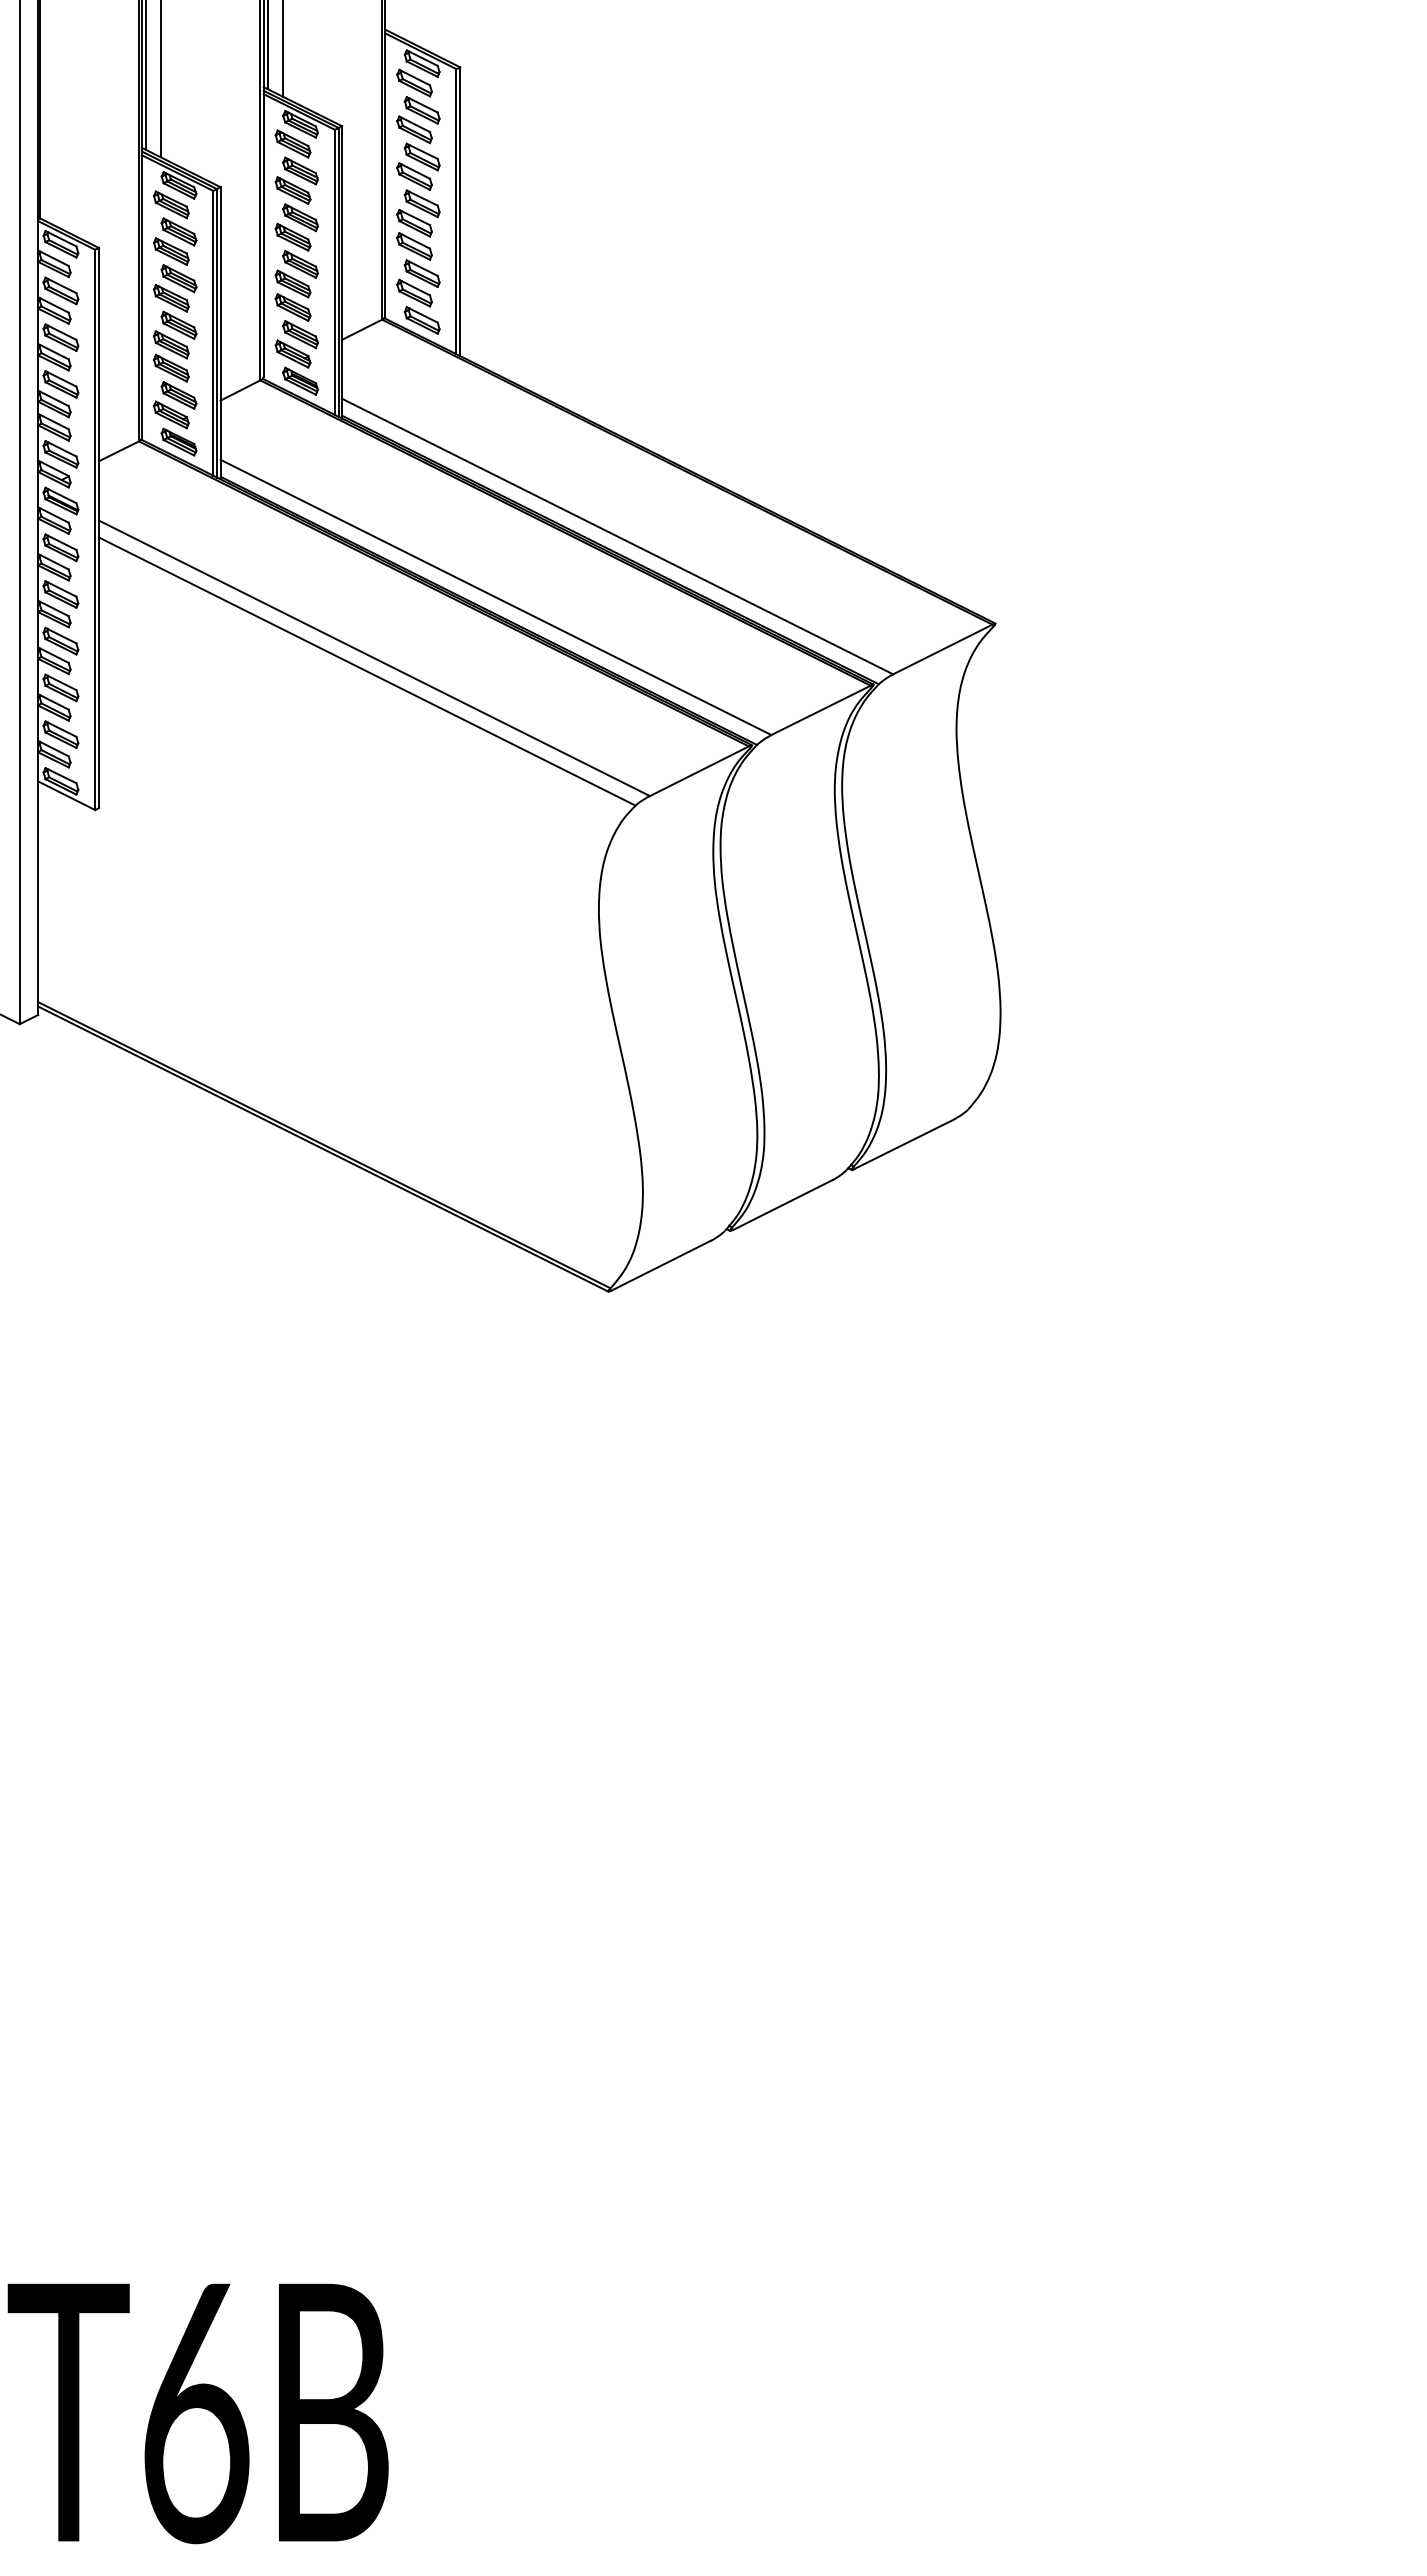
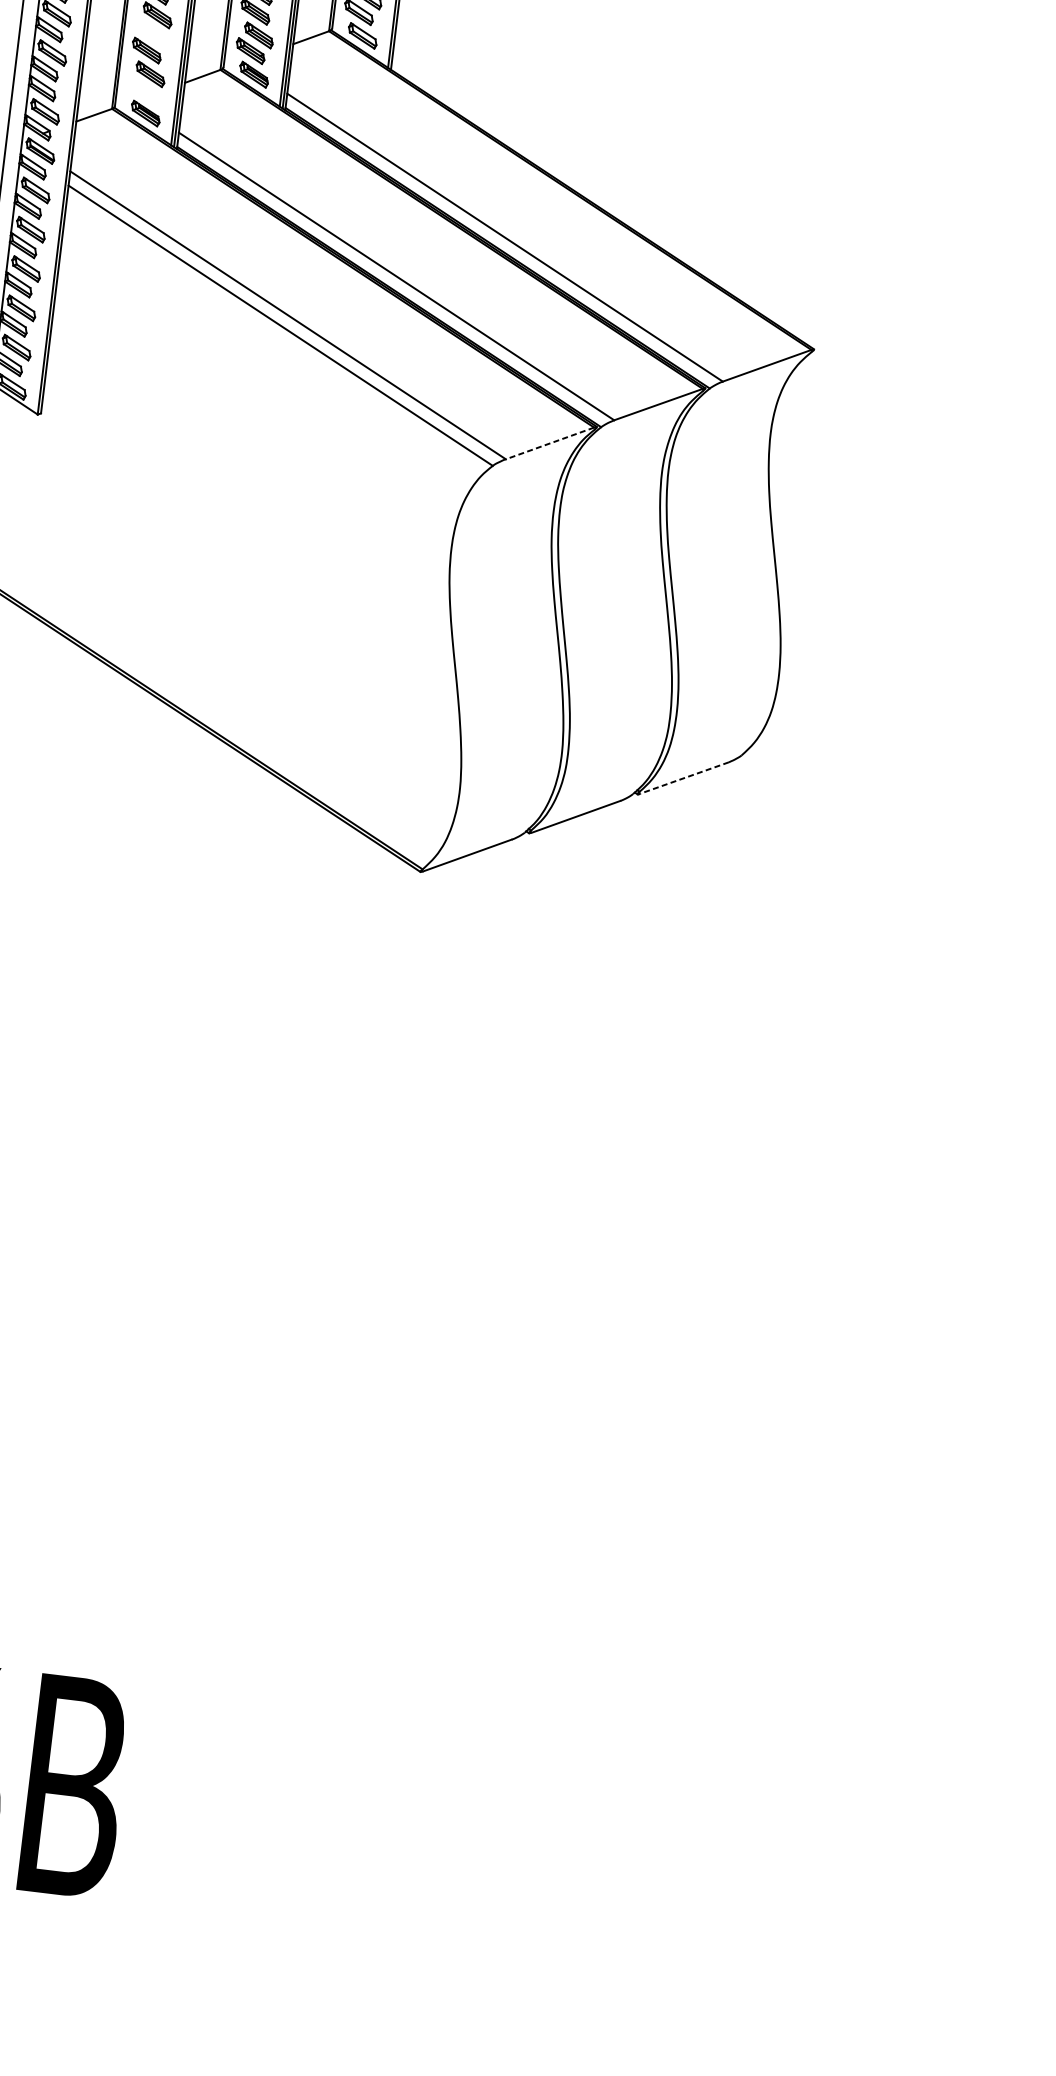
part: (171, 344) -> (149, 30), removed
part: (171, 414) -> (142, 89), removed
line: (699, 771) -> (550, 443), solid -> dashed
line: (904, 1144) -> (684, 778), solid -> dashed

